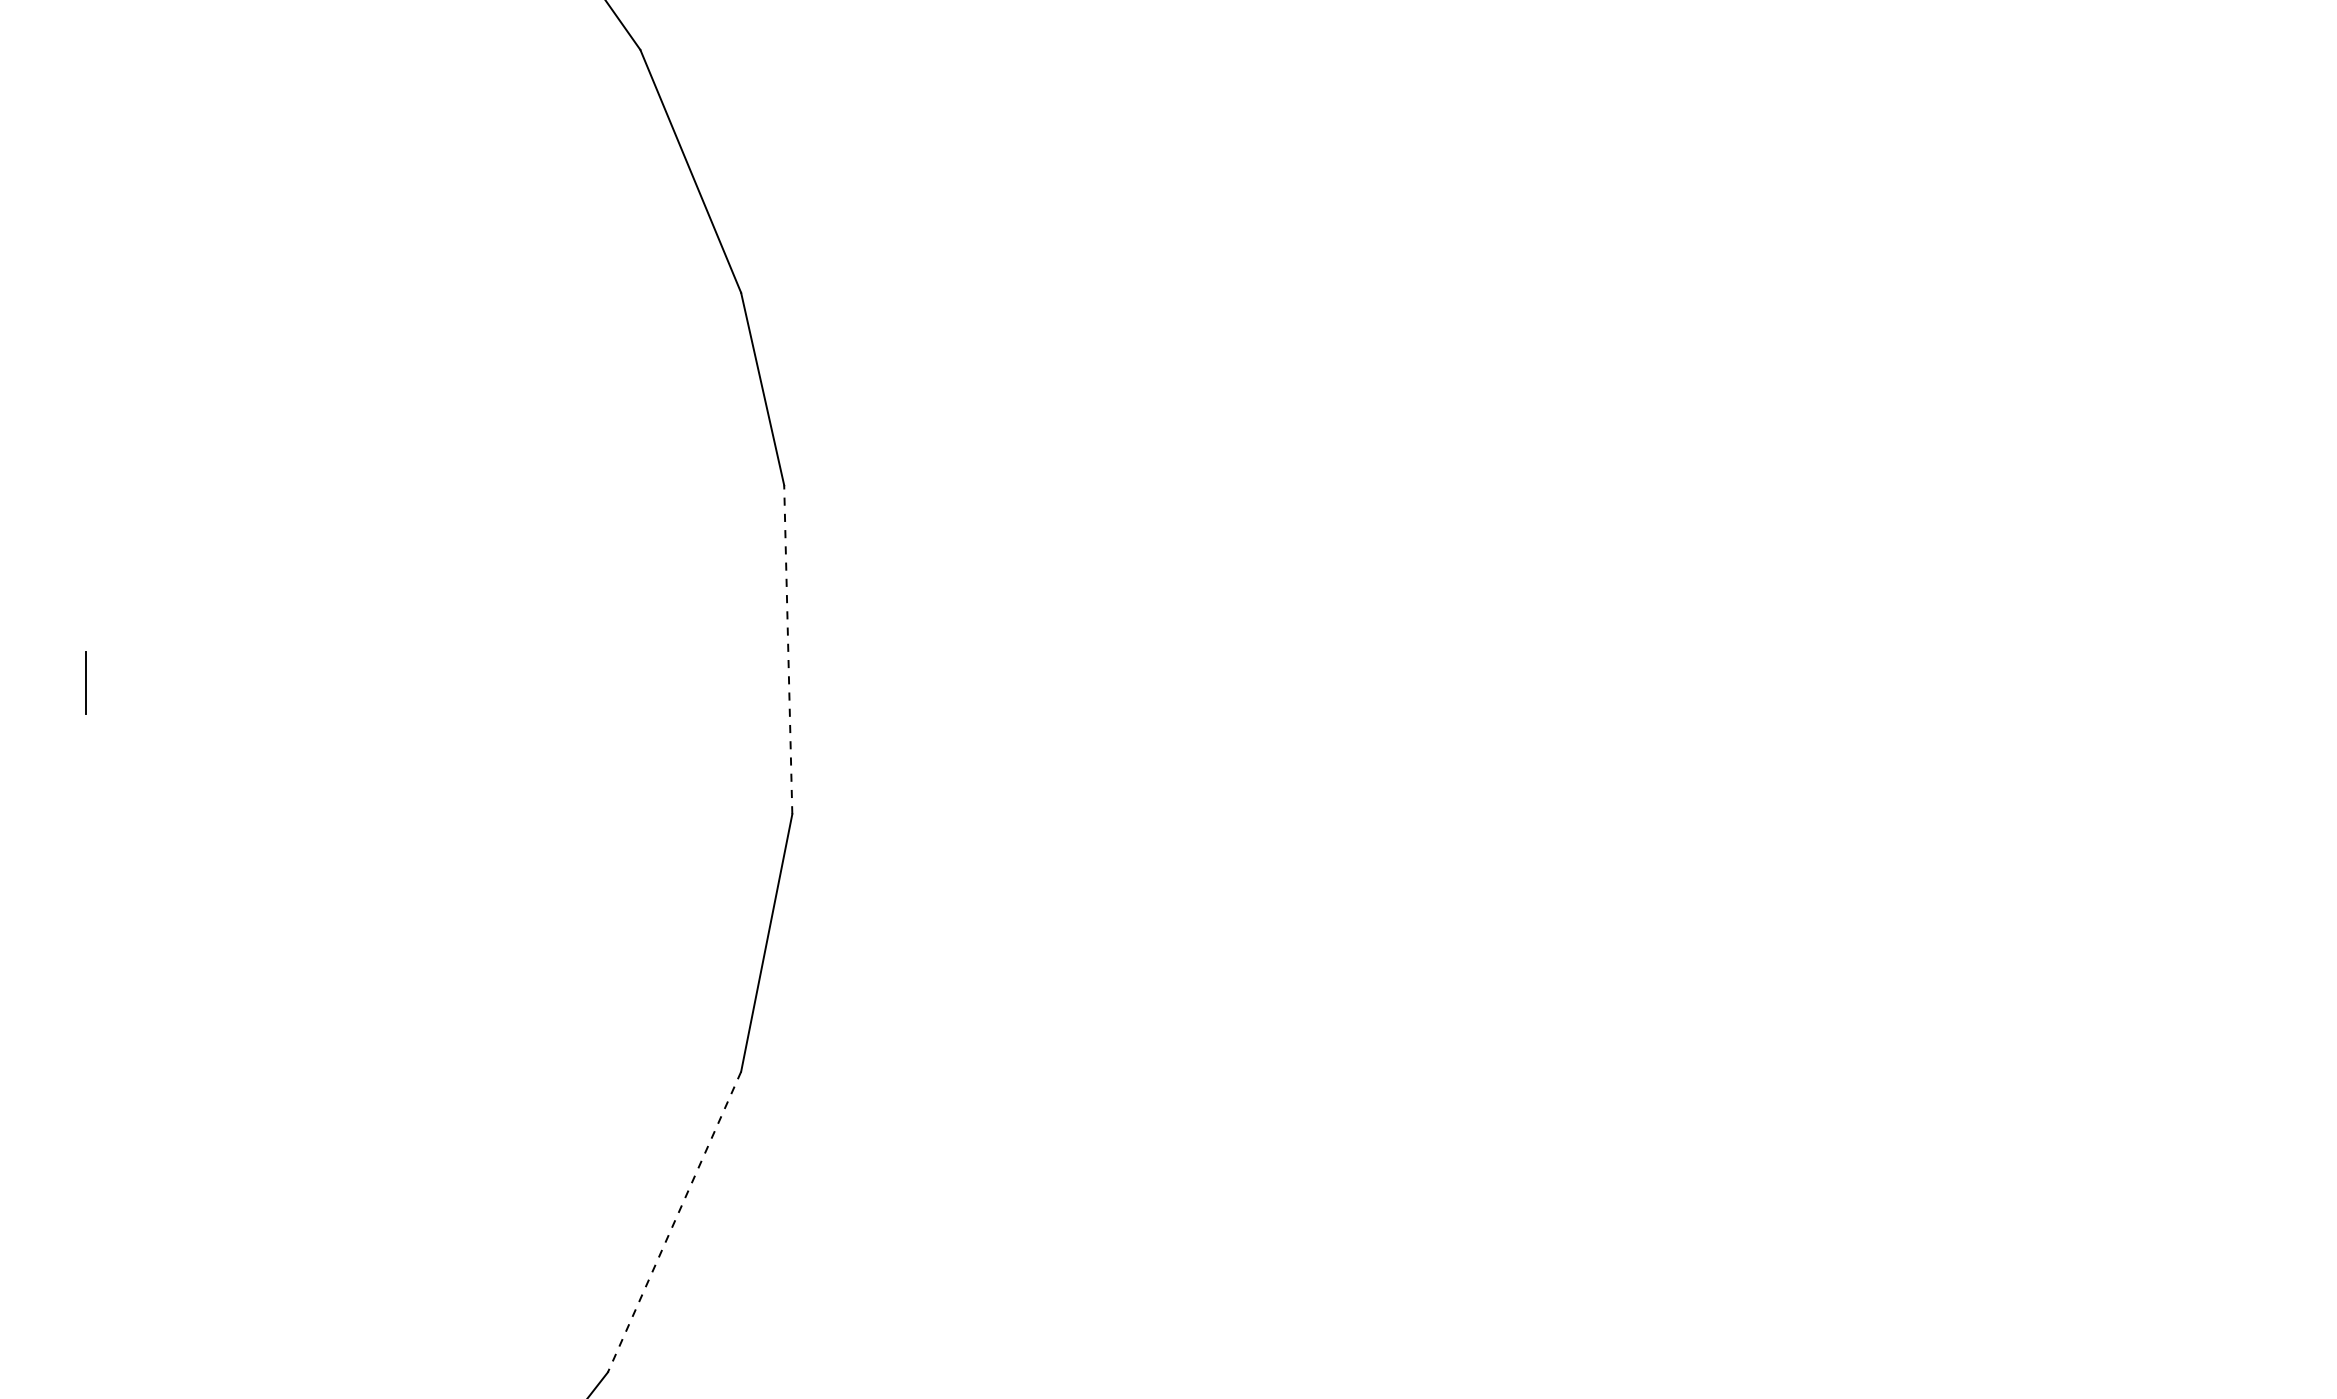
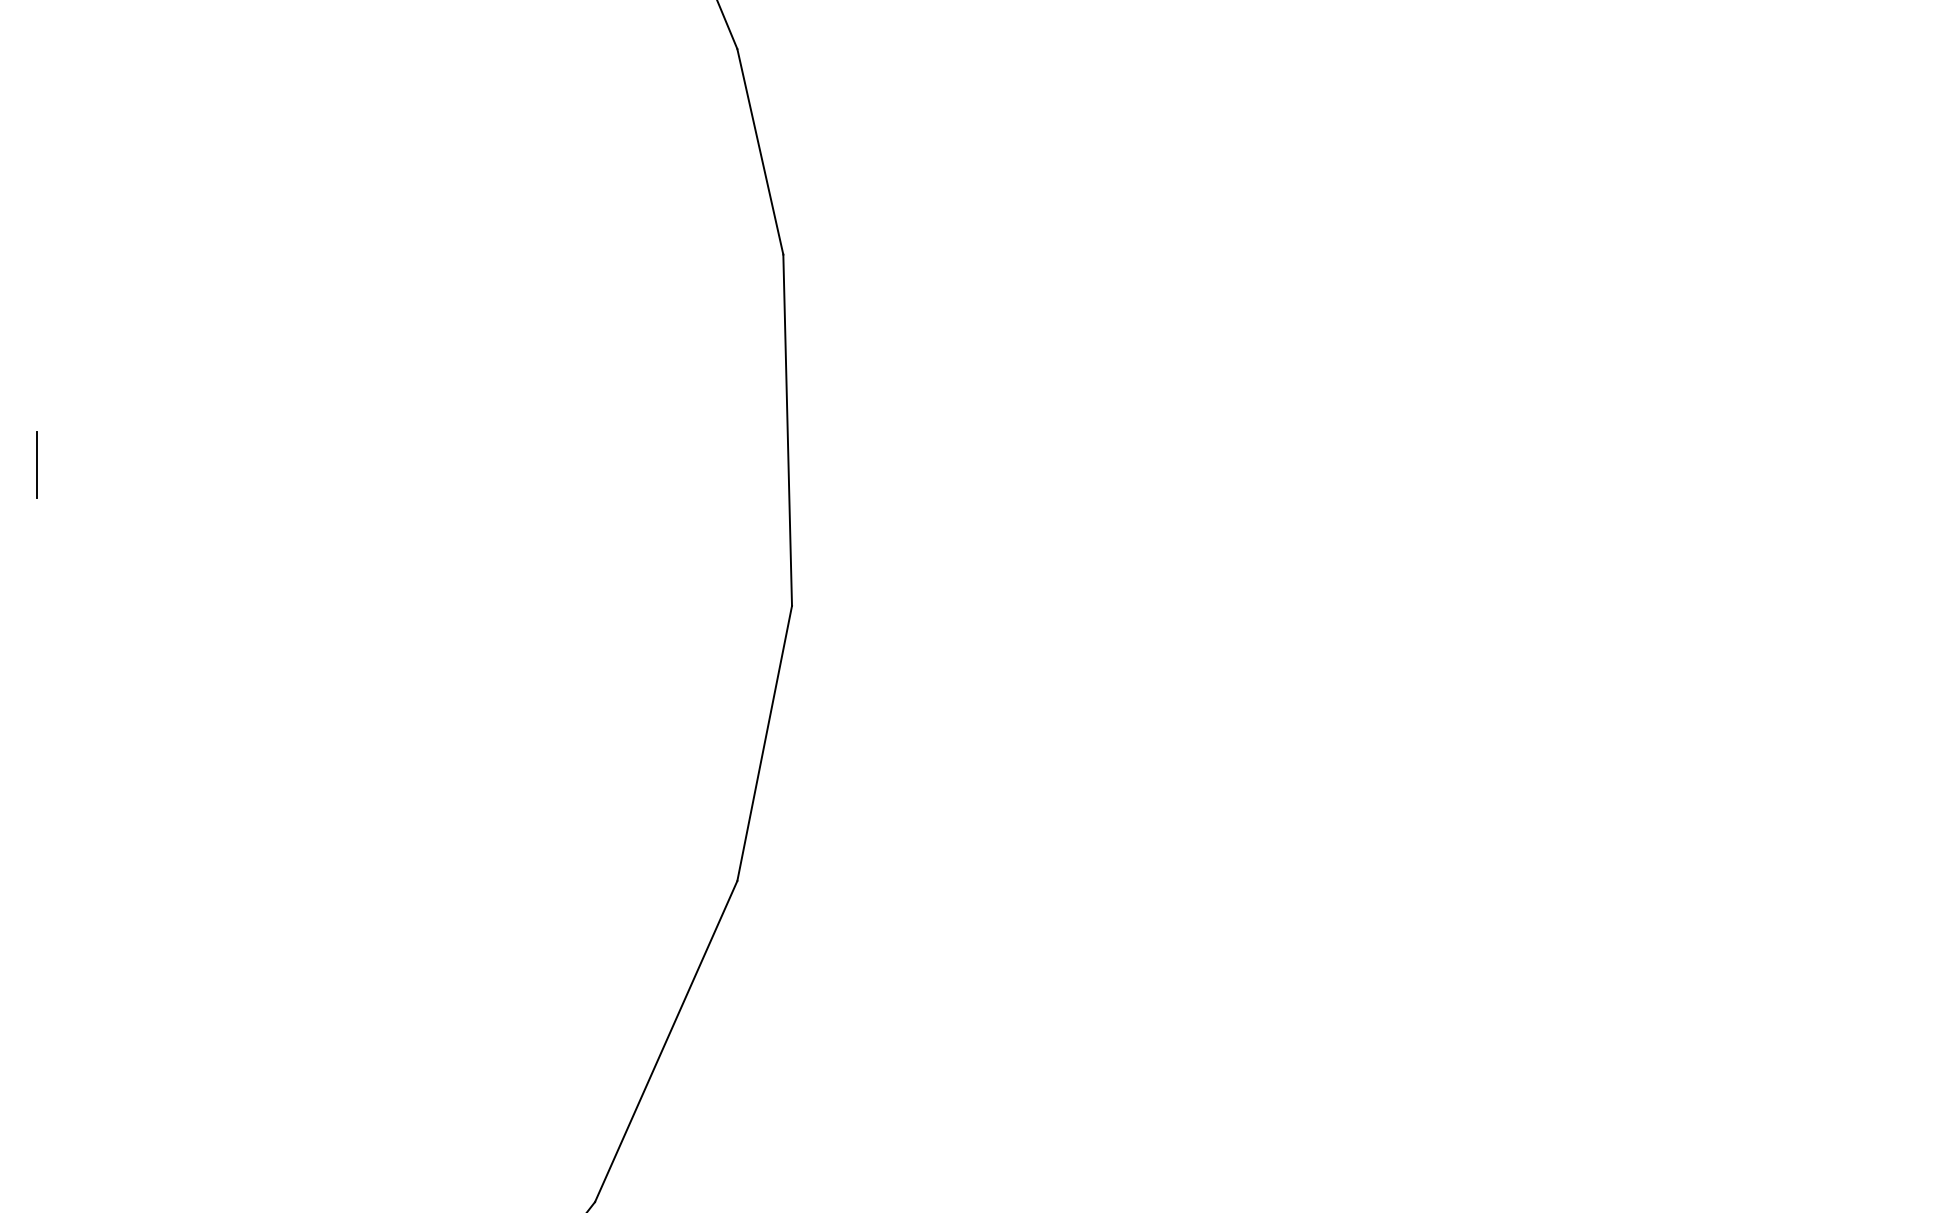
line: (788, 649) -> (787, 429), dashed -> solid
line: (674, 1222) -> (666, 1042), dashed -> solid

